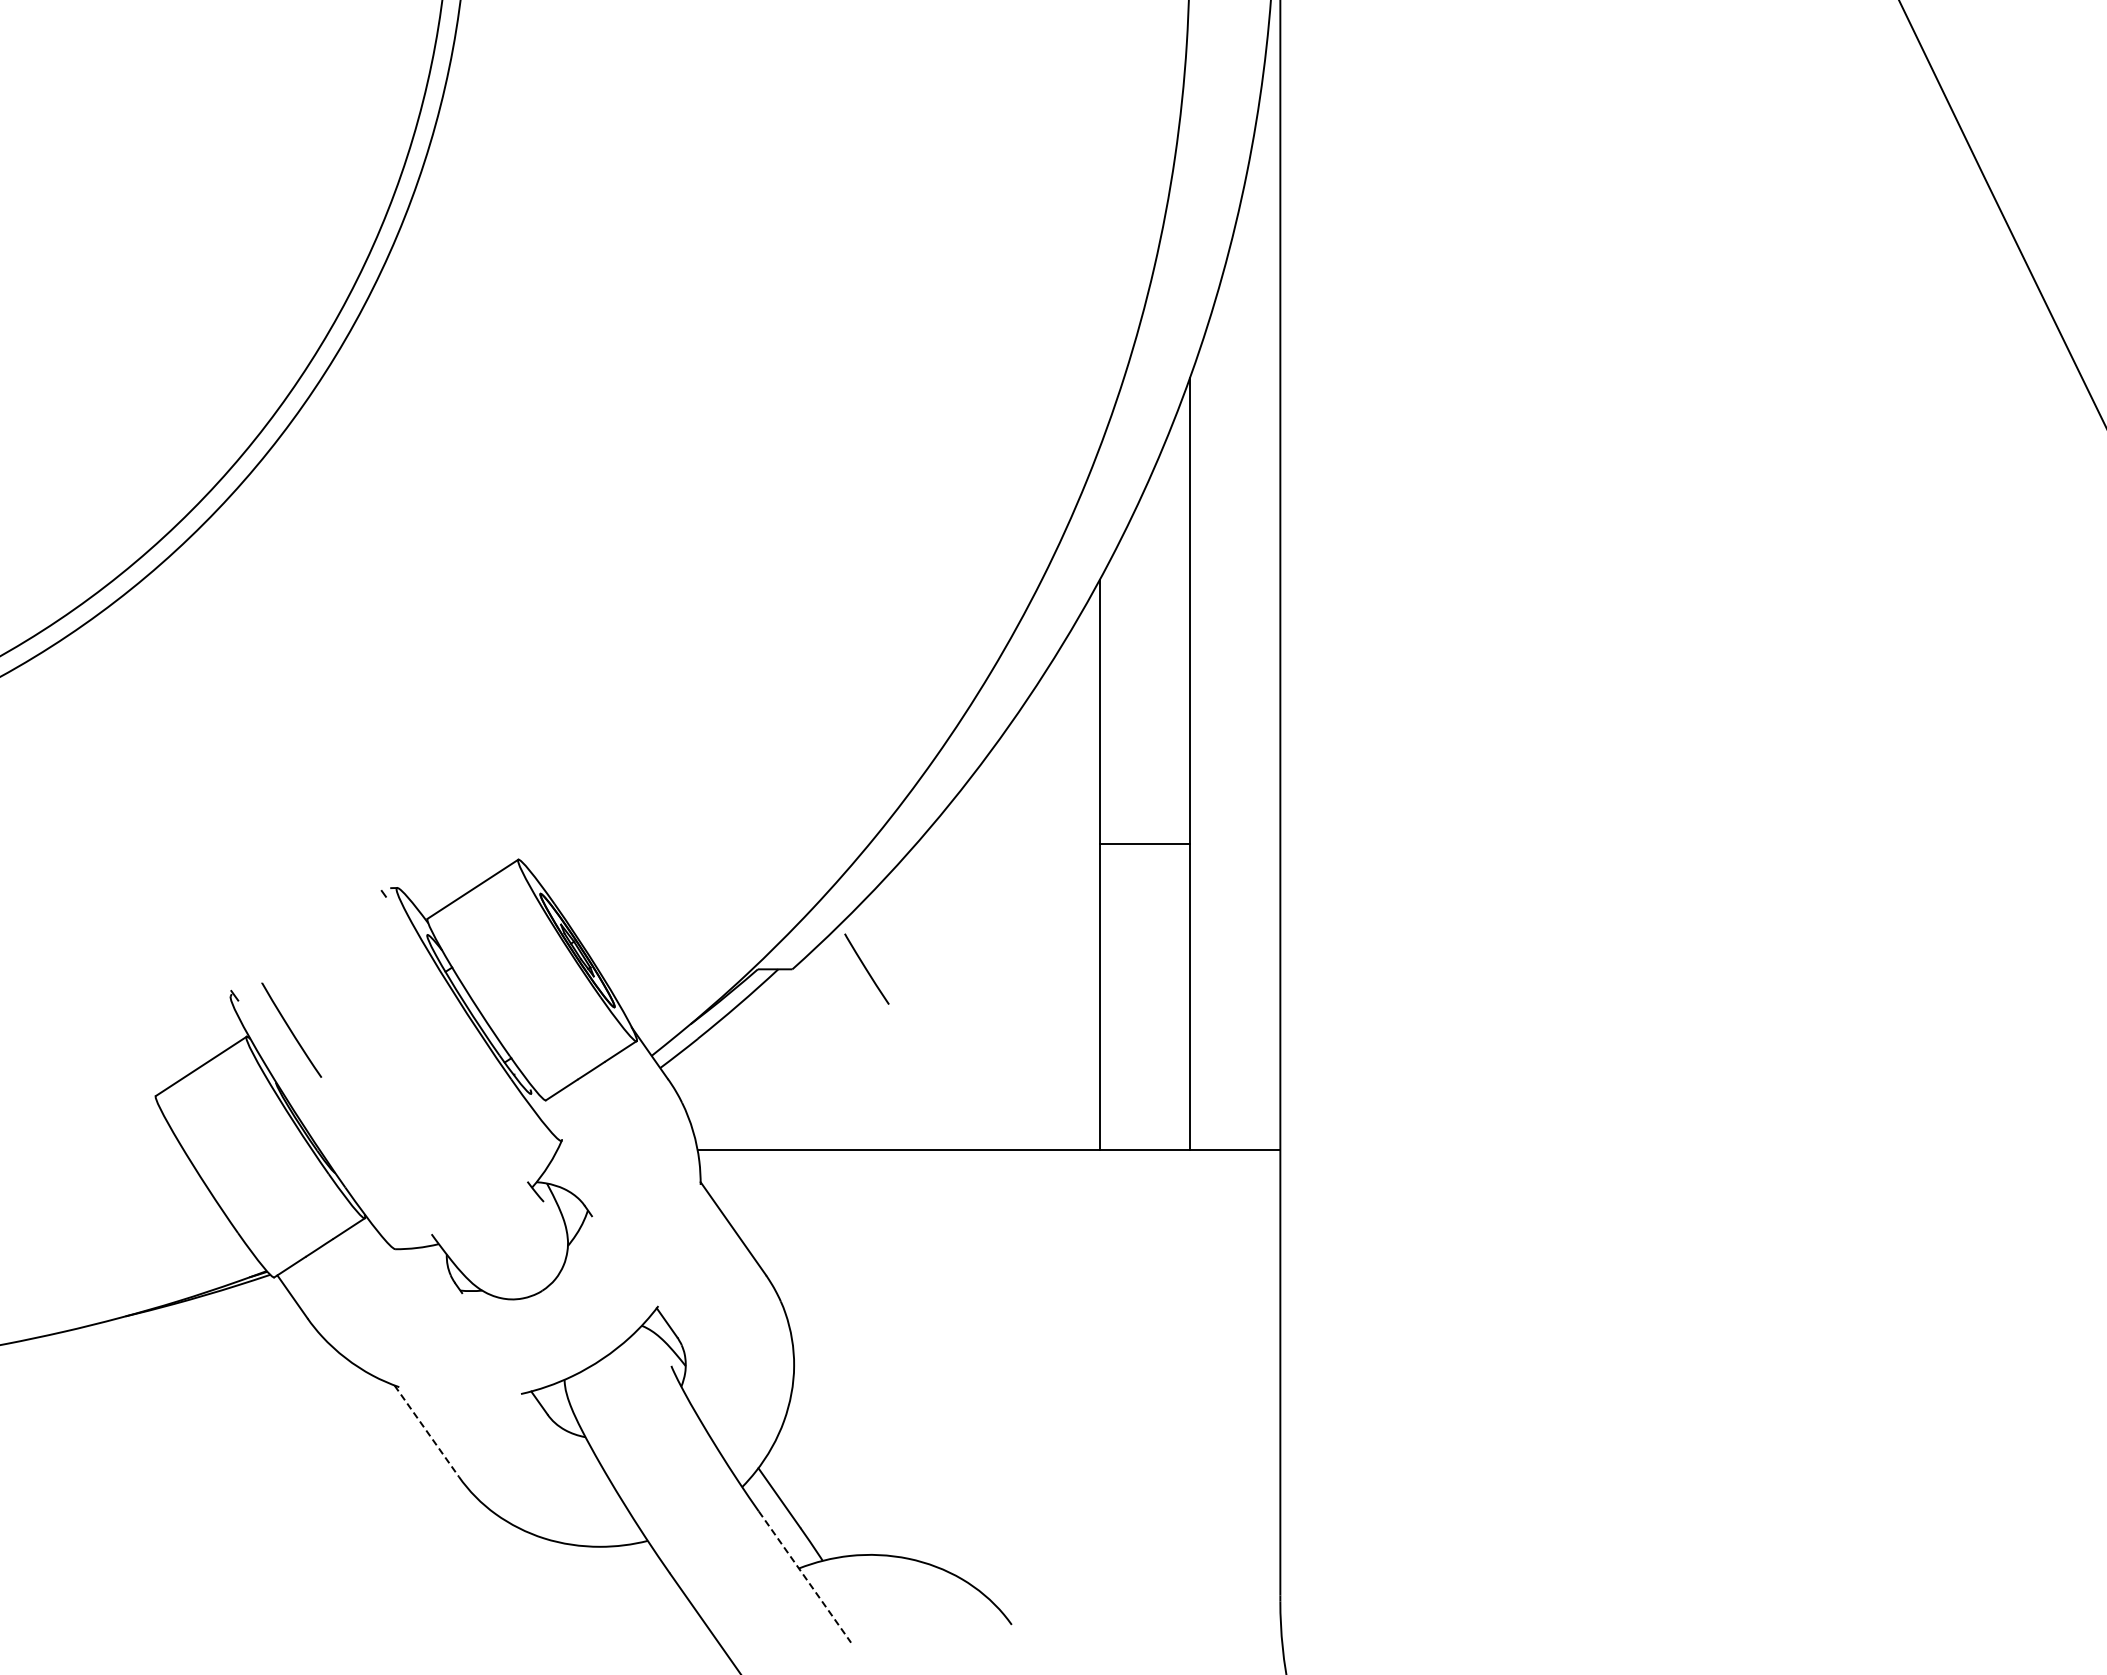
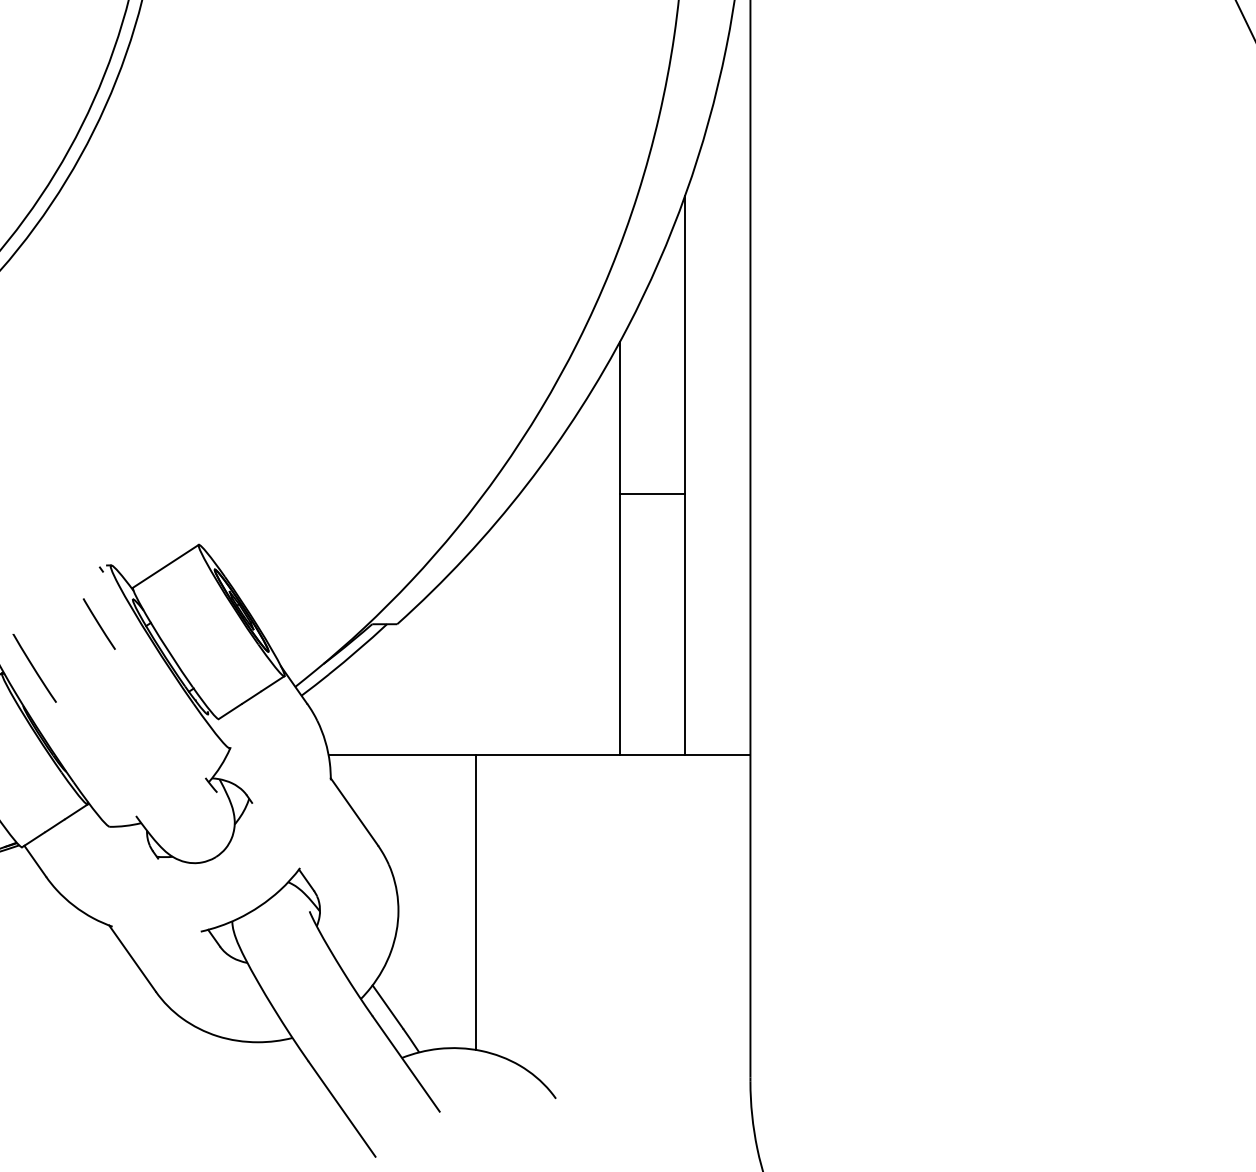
line: (1144, 843) -> (652, 493), moved
line: (866, 968) -> (99, 623), moved
line: (901, 1353) -> (476, 902), added
line: (426, 1431) -> (132, 958), dashed -> solid
line: (805, 1577) -> (406, 1064), dashed -> solid

